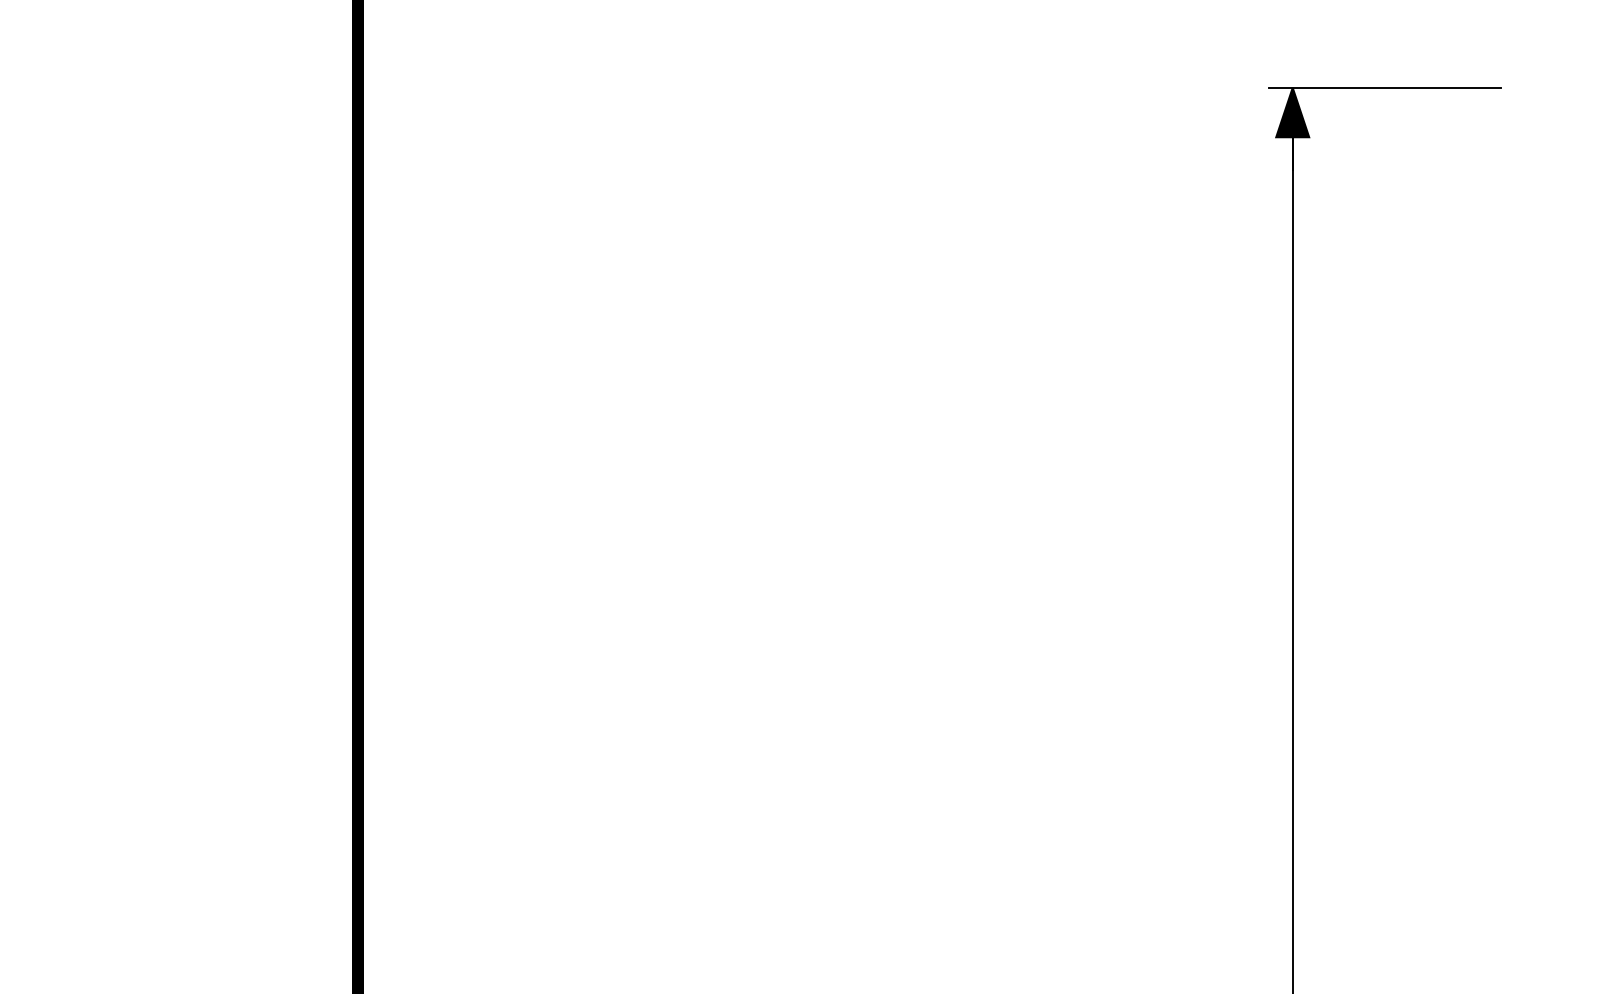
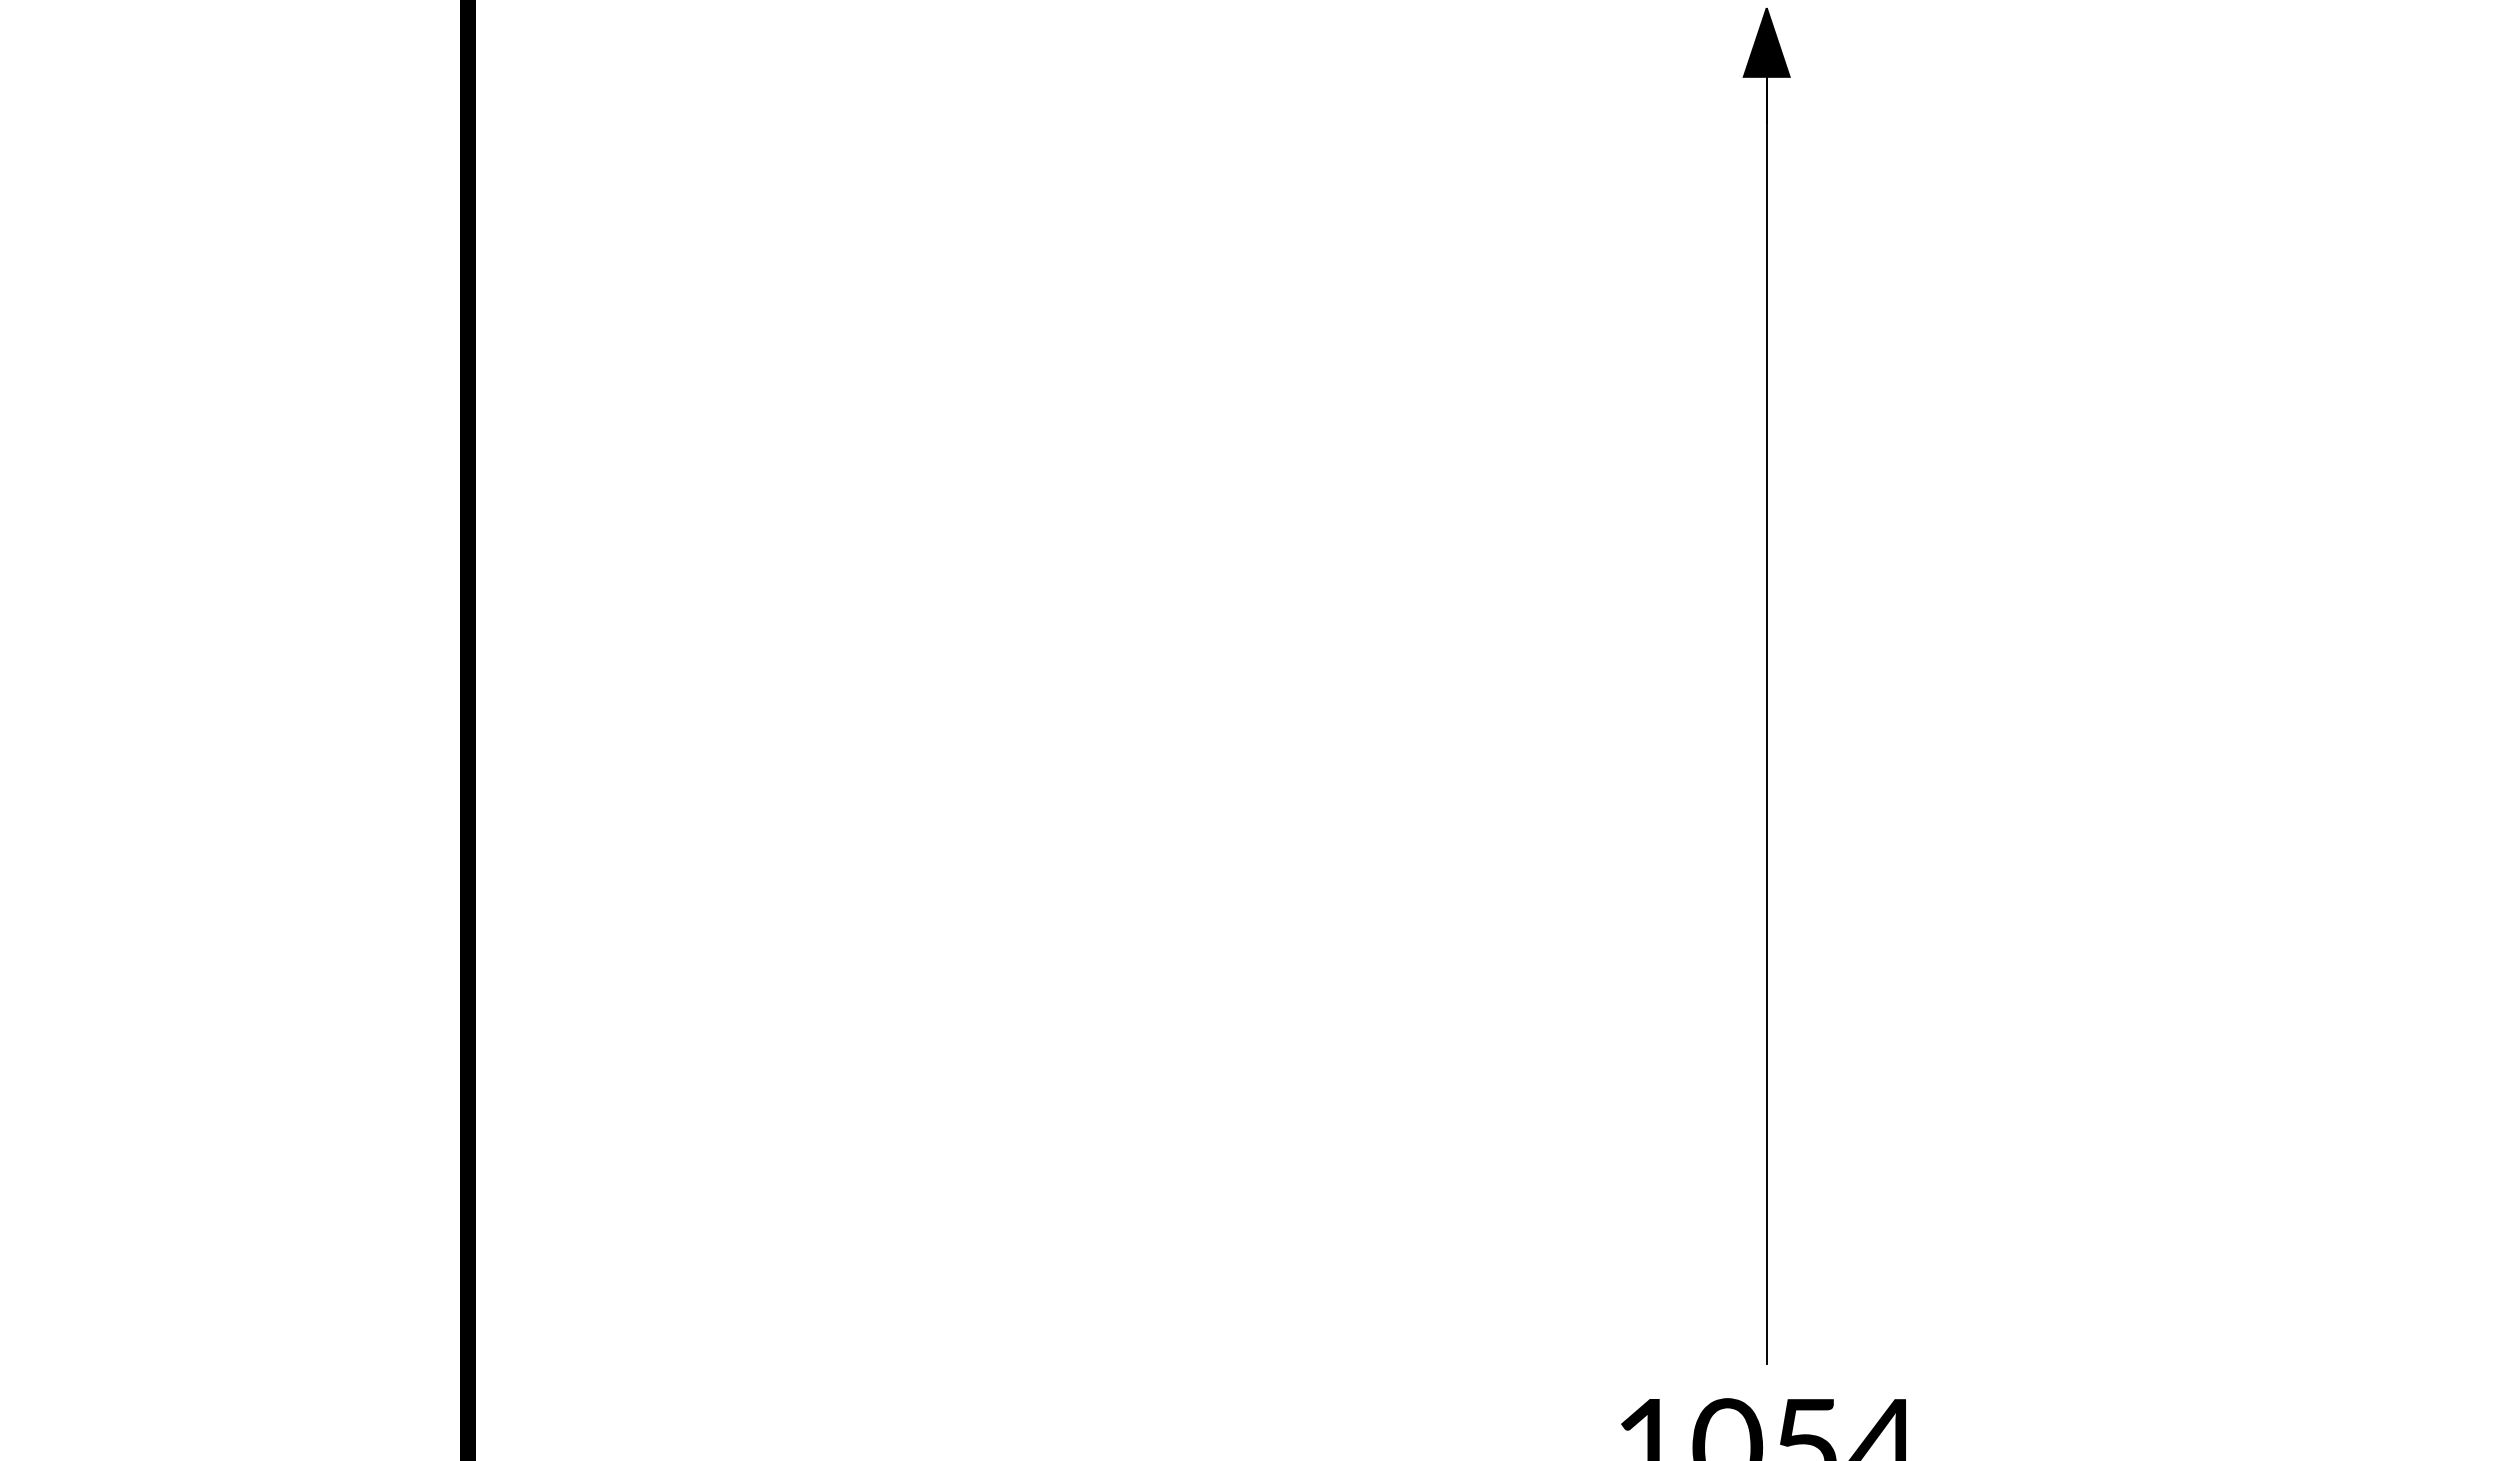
line: (1384, 88) -> (1894, 8), removed

